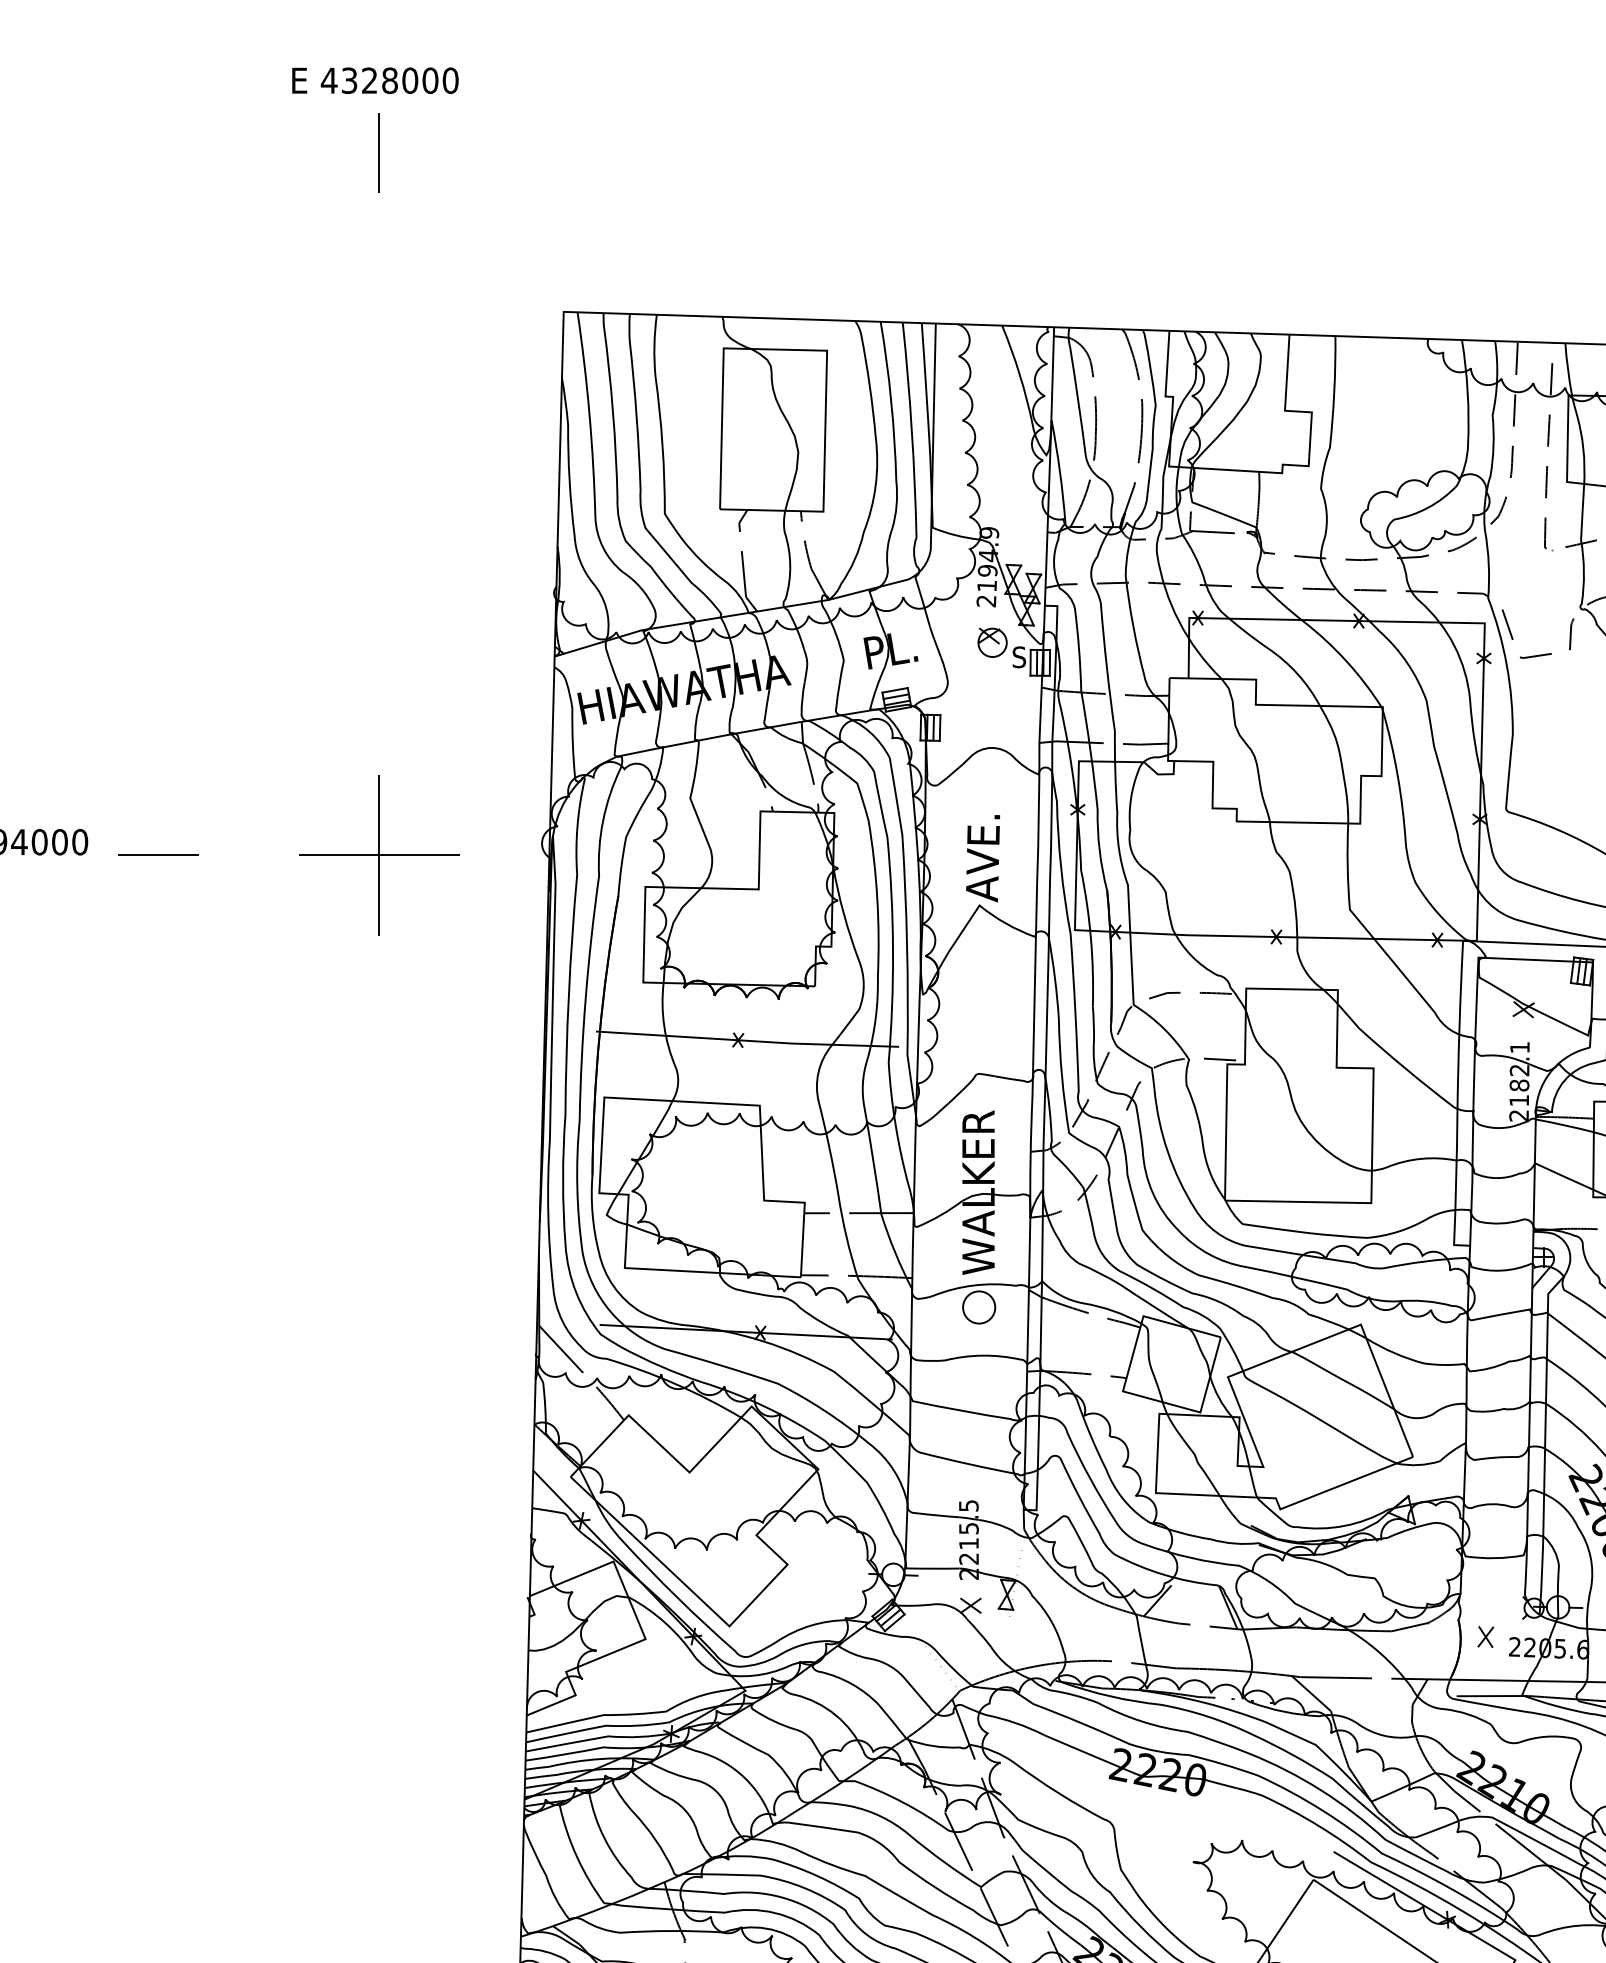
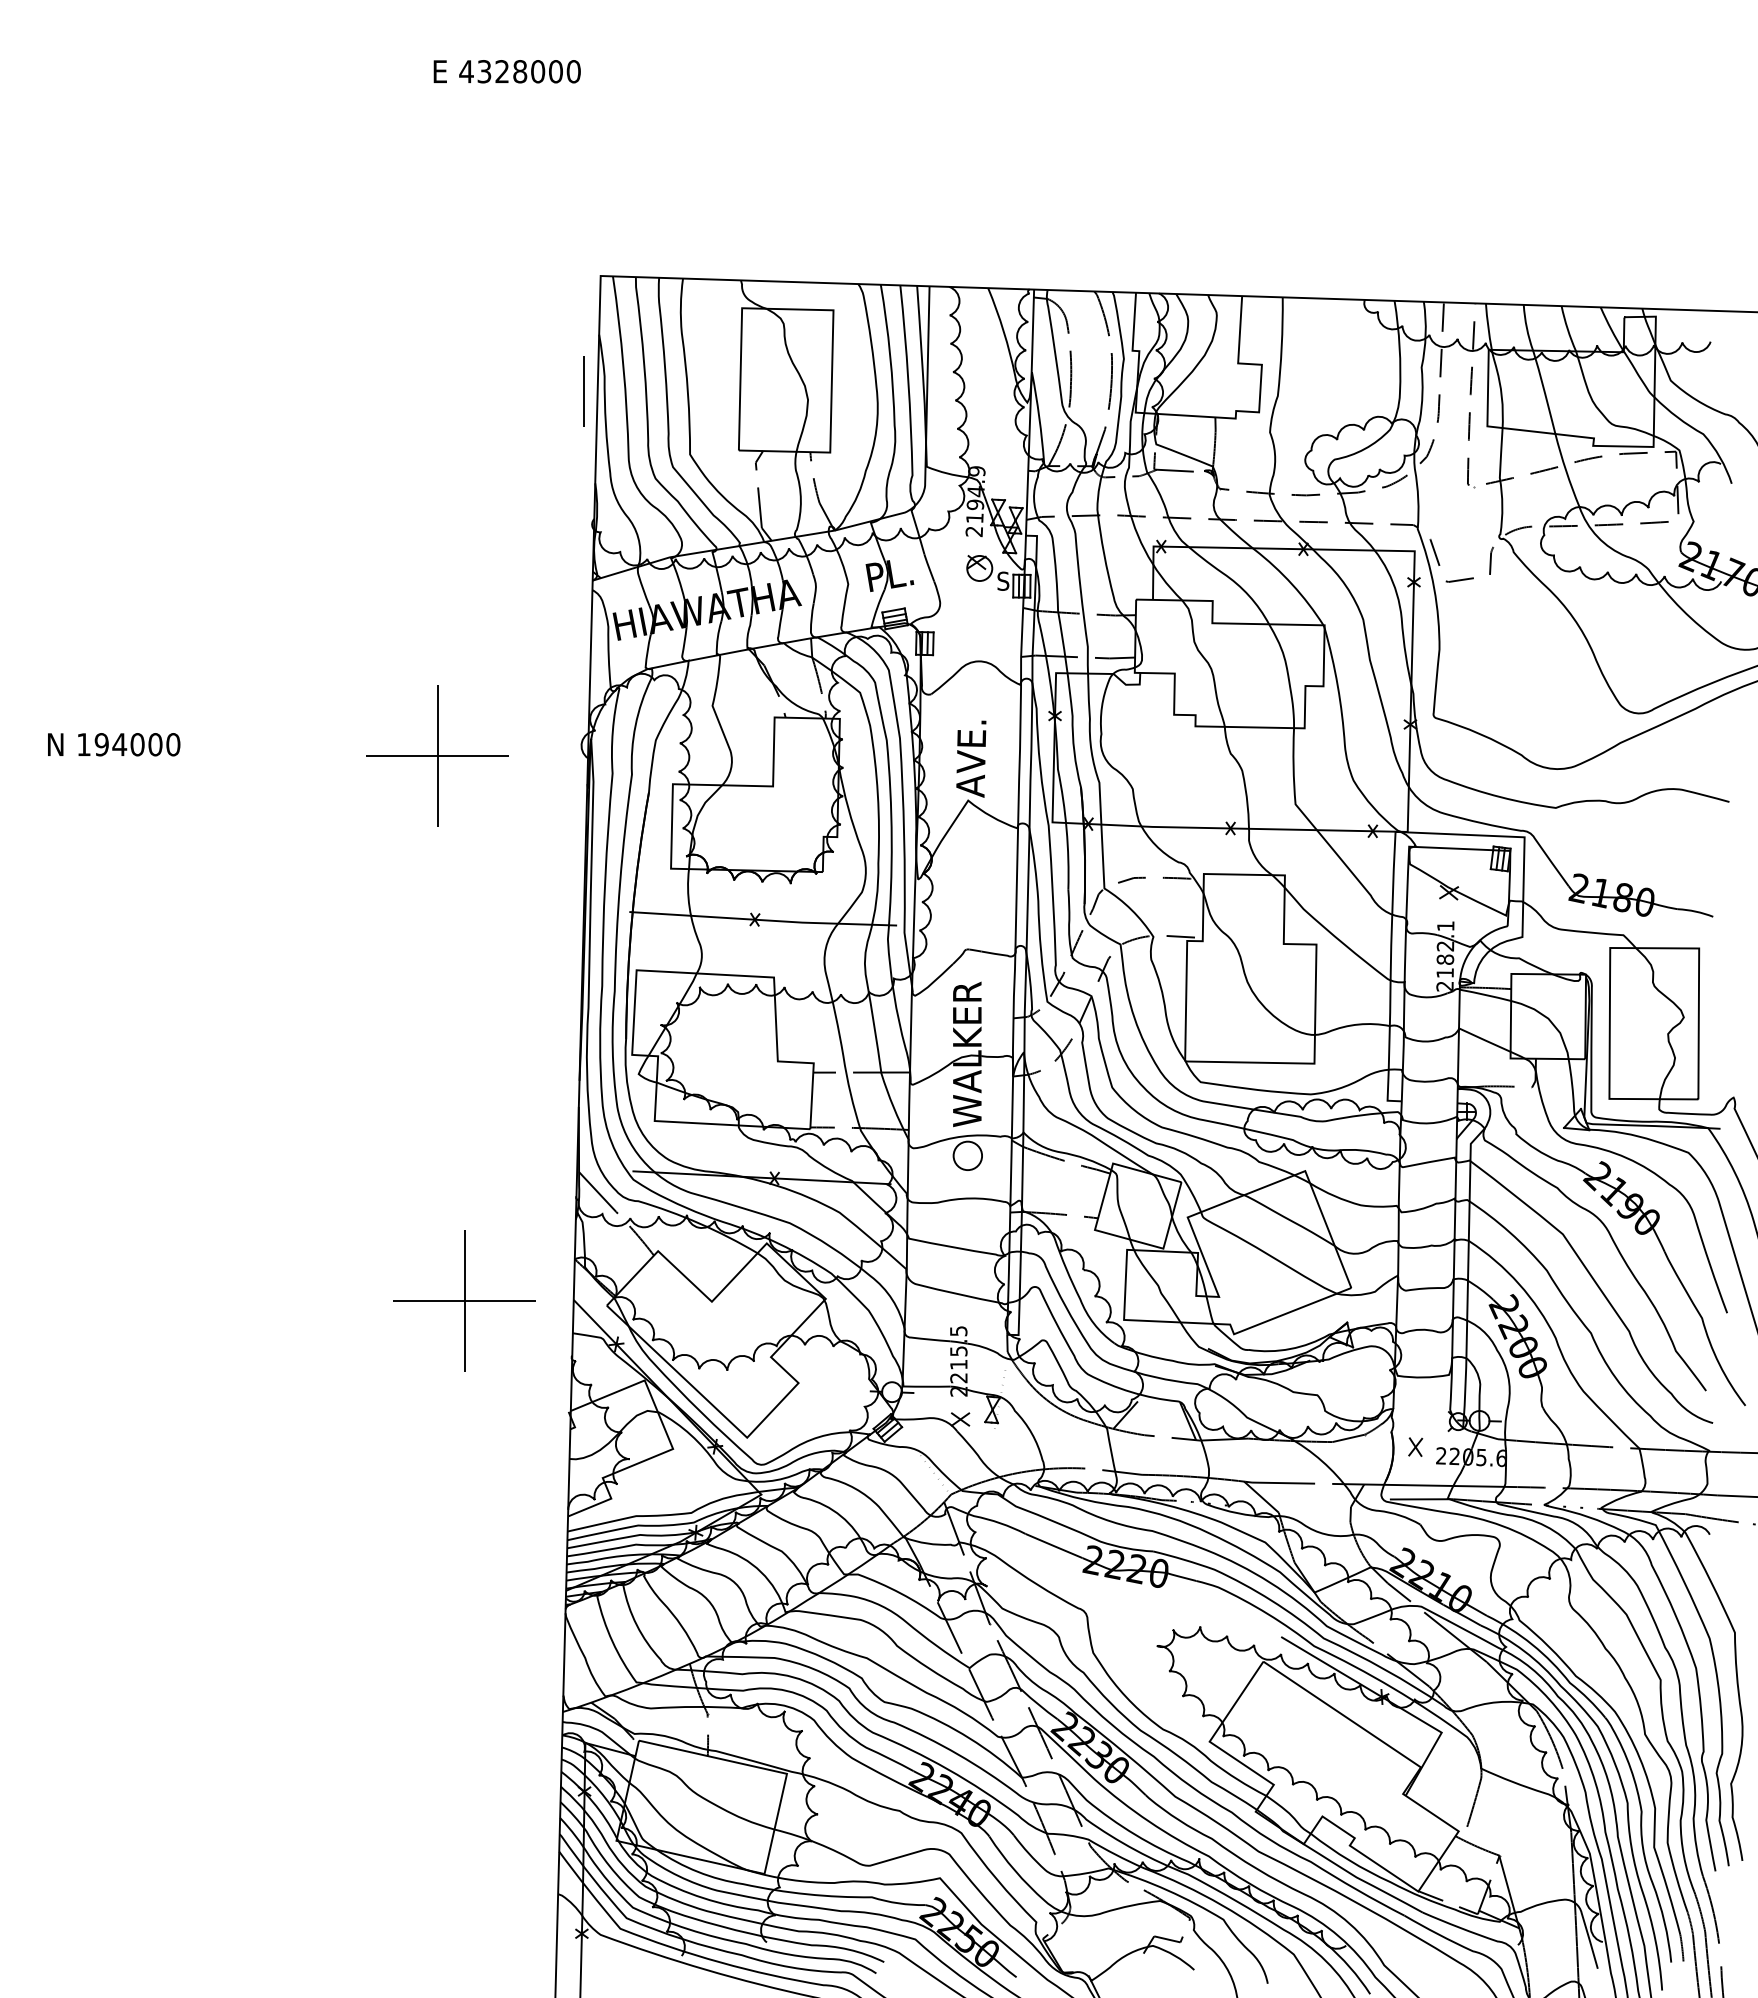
text: (374, 80) -> (506, 71), moved
line: (379, 152) -> (583, 391), moved
line: (158, 854) -> (242, 755), removed
part: (409, 1471) -> (464, 1300), added

